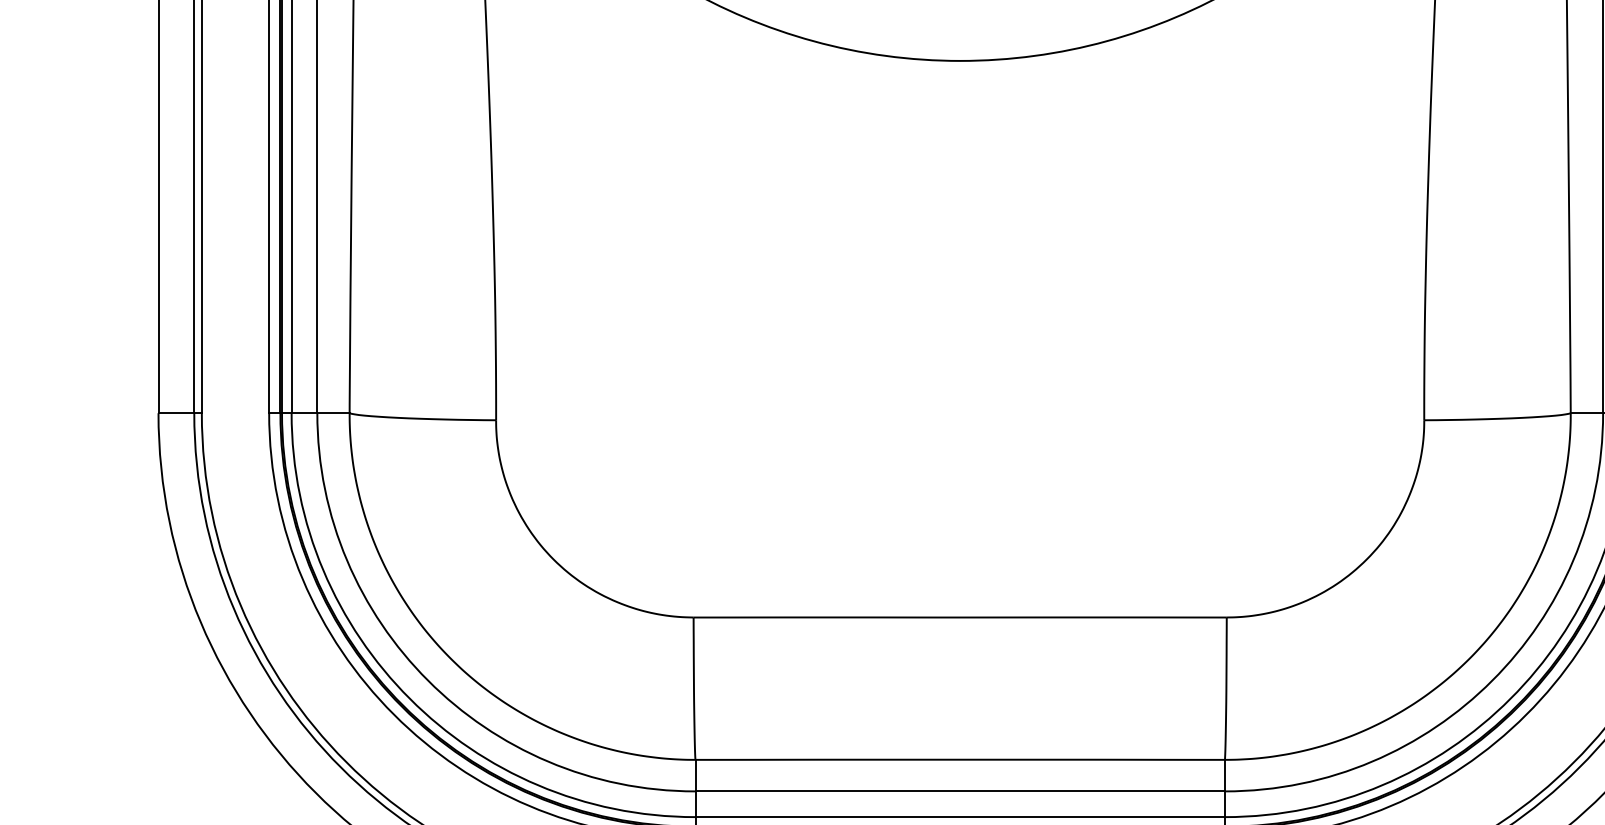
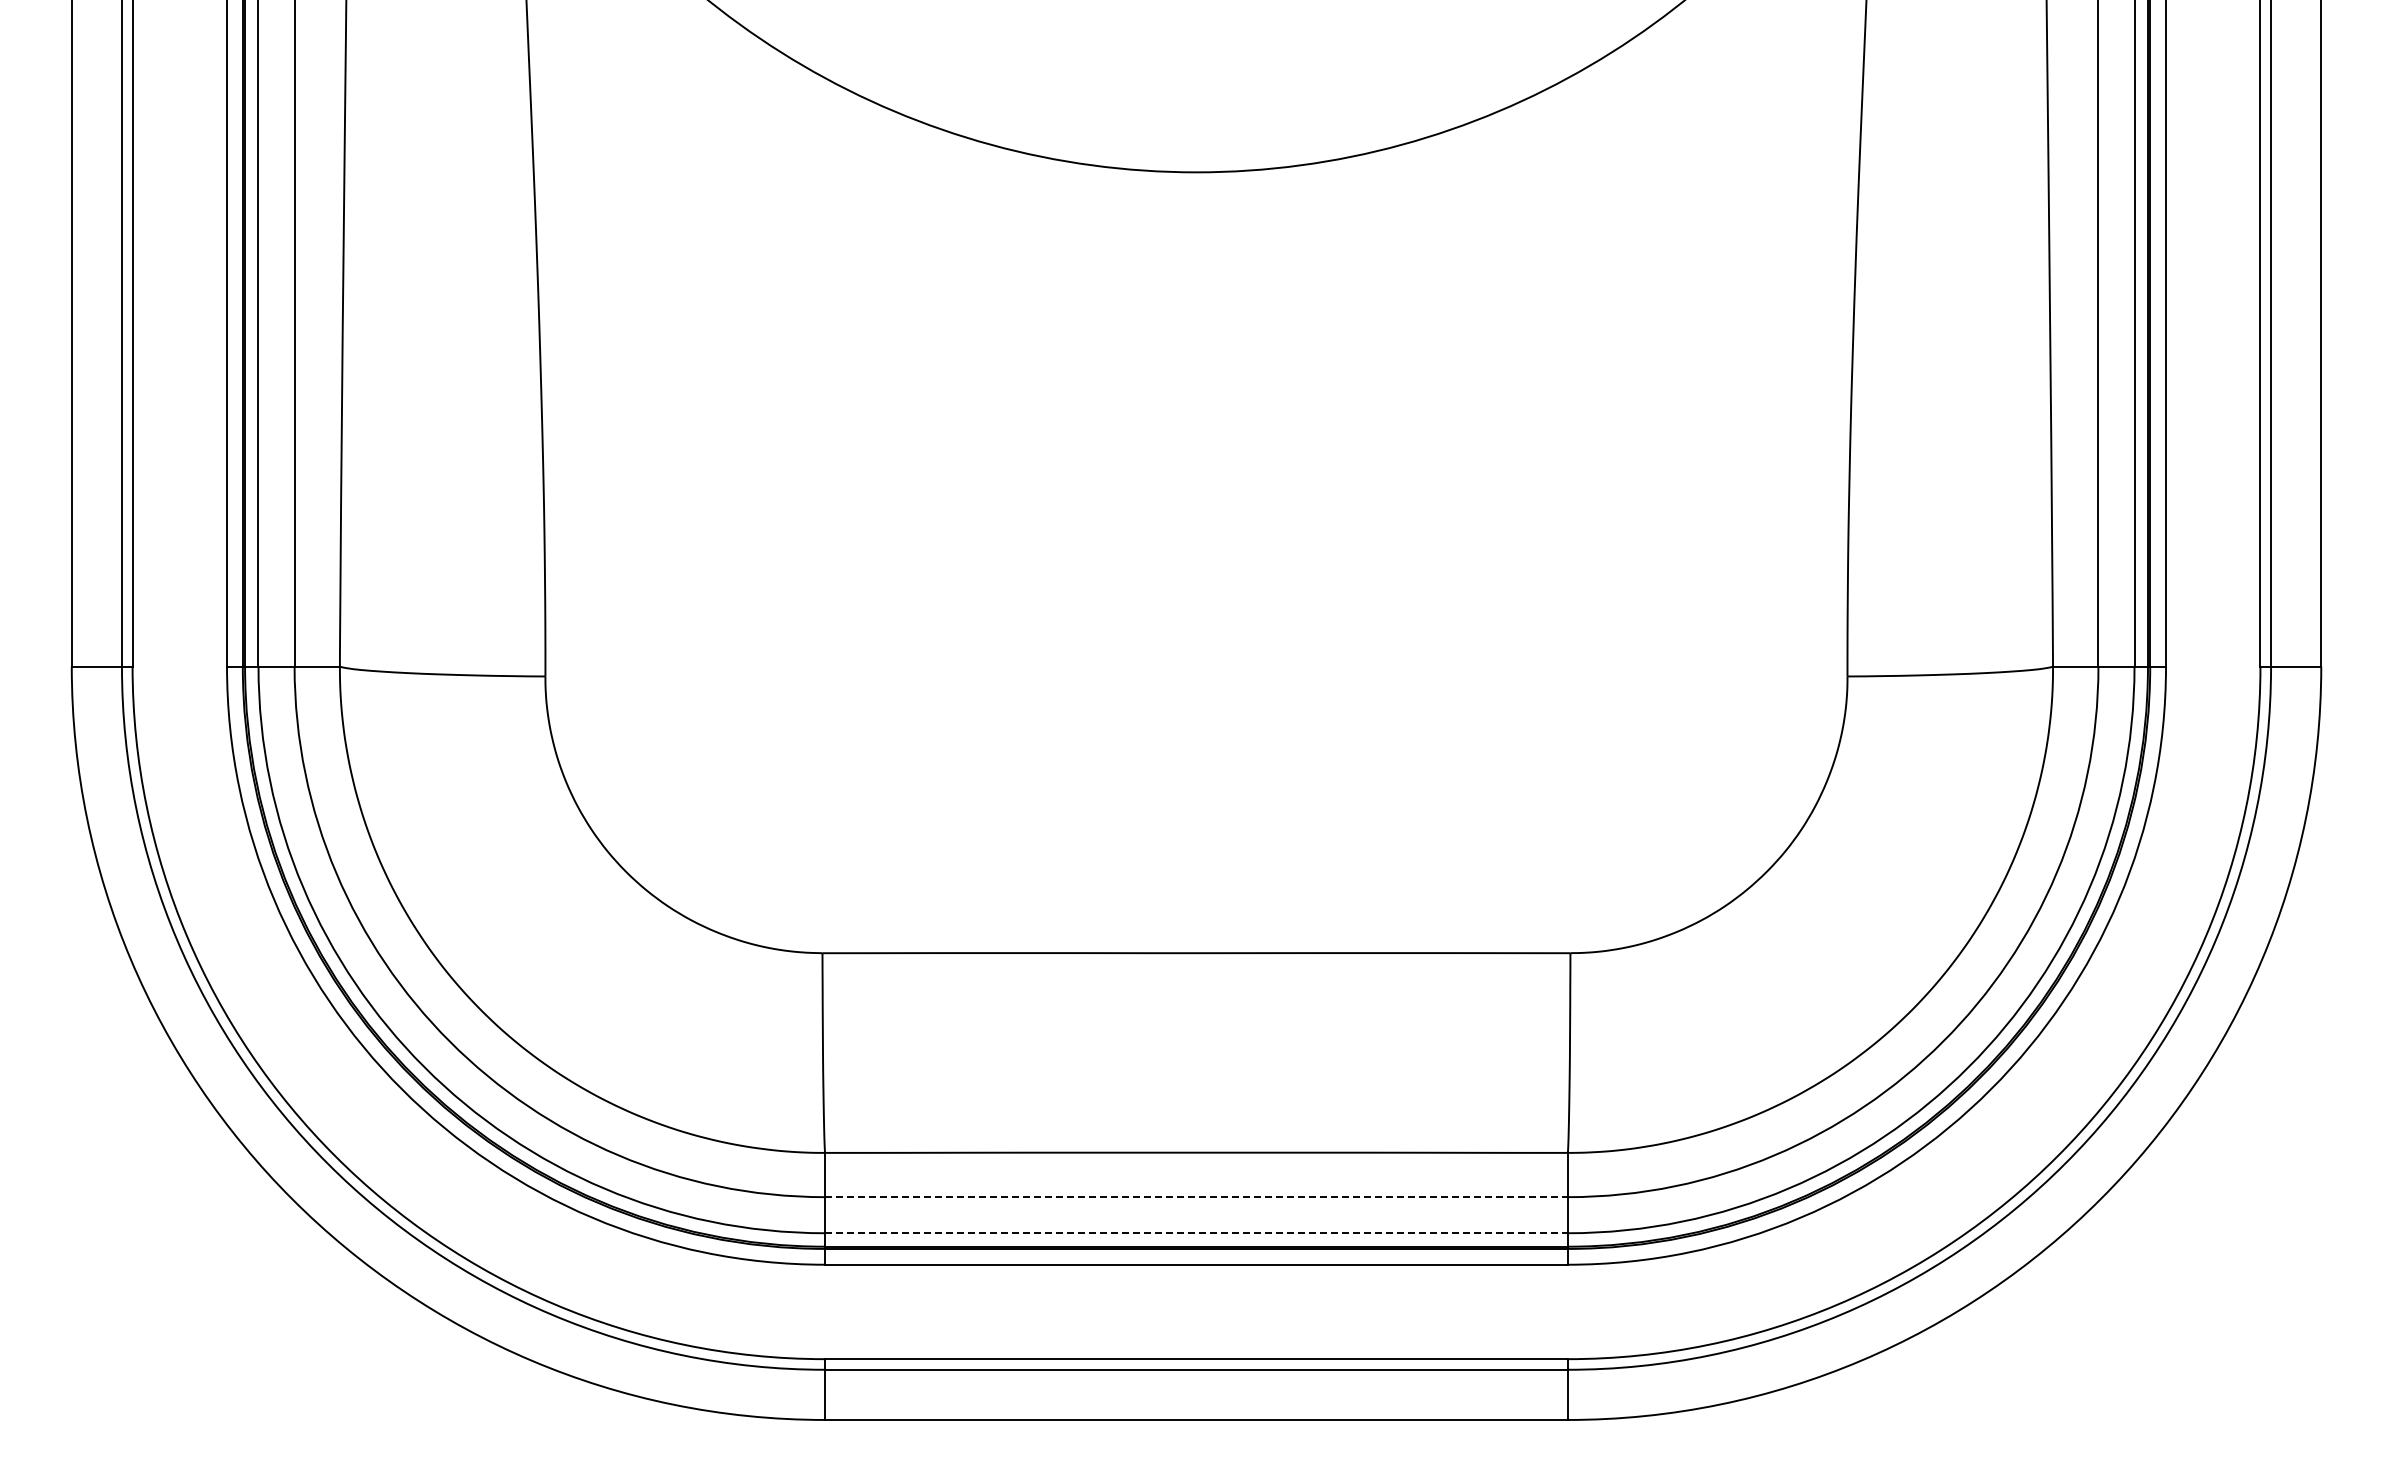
line: (960, 791) -> (1197, 1197), solid -> dashed
line: (960, 817) -> (1197, 1233), solid -> dashed

